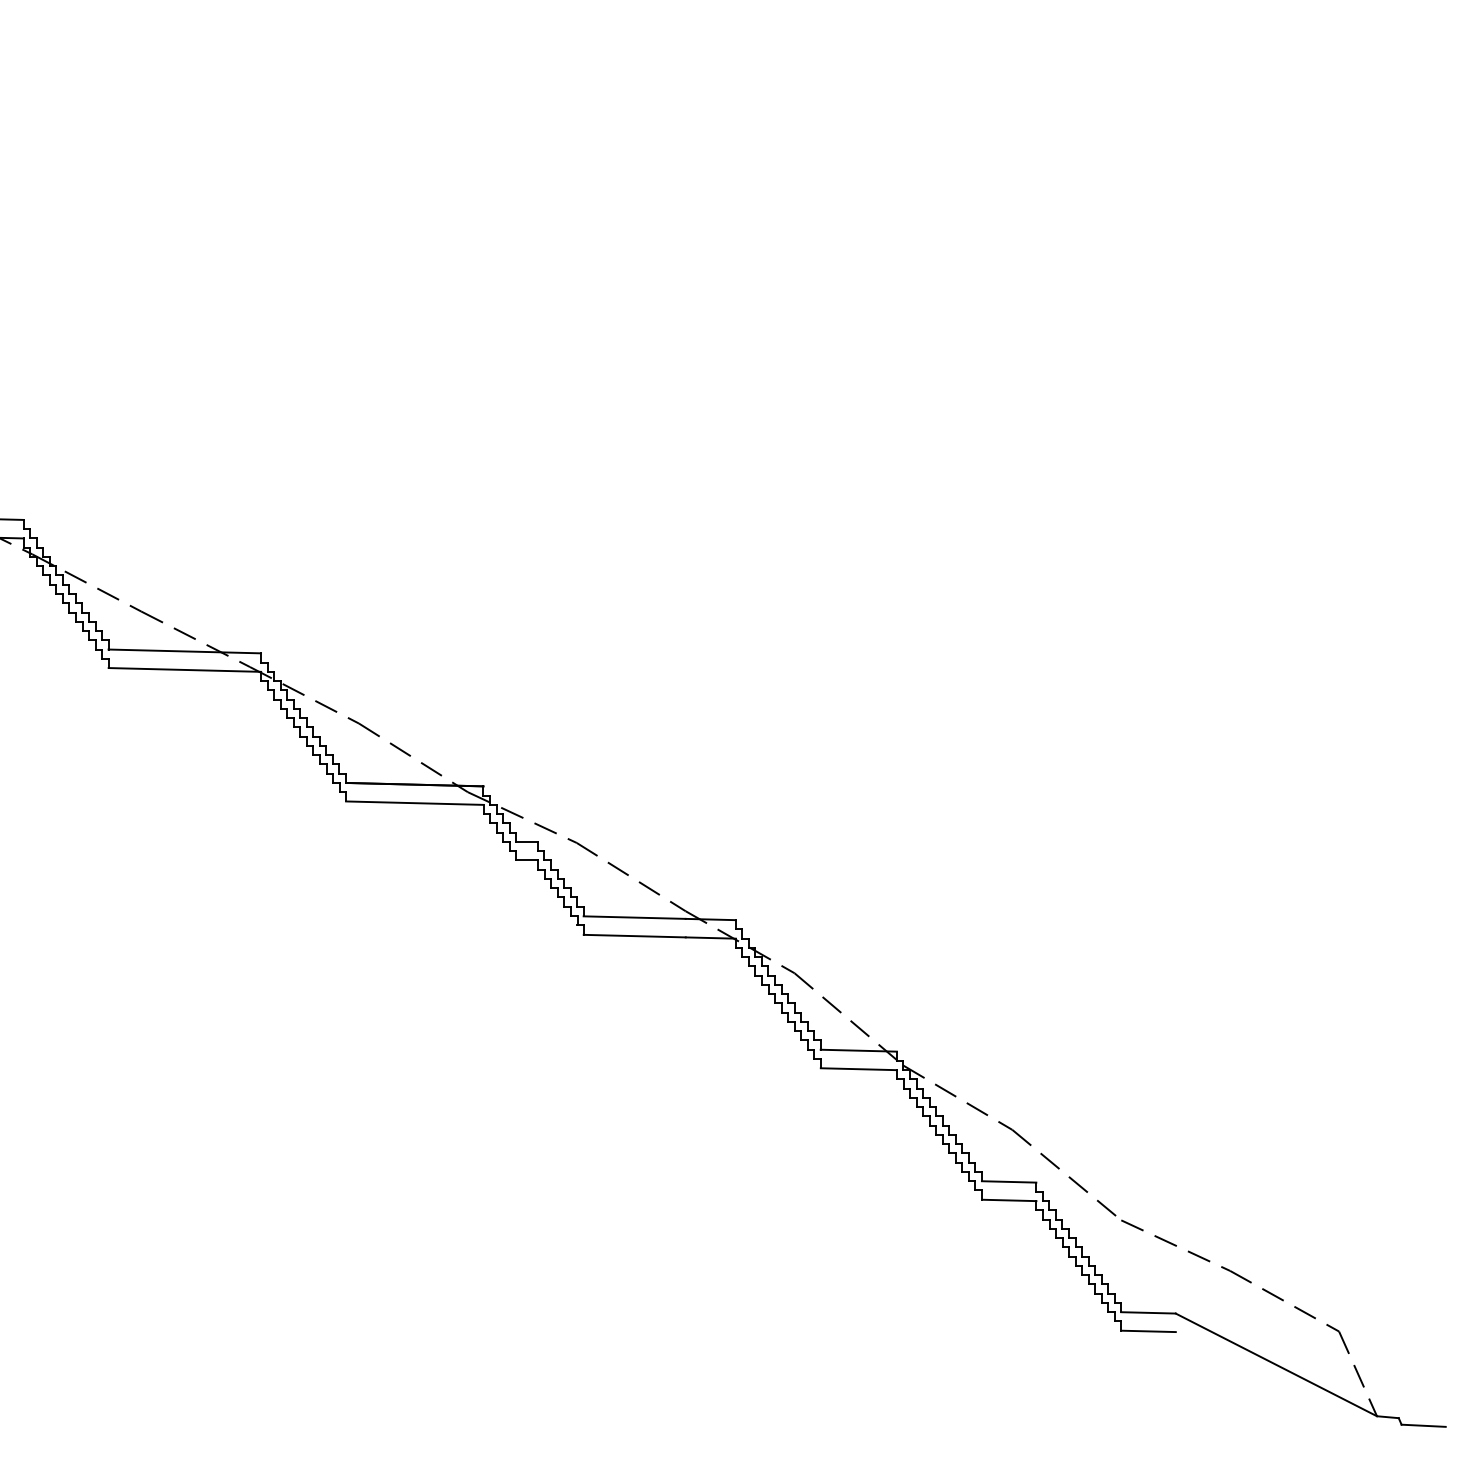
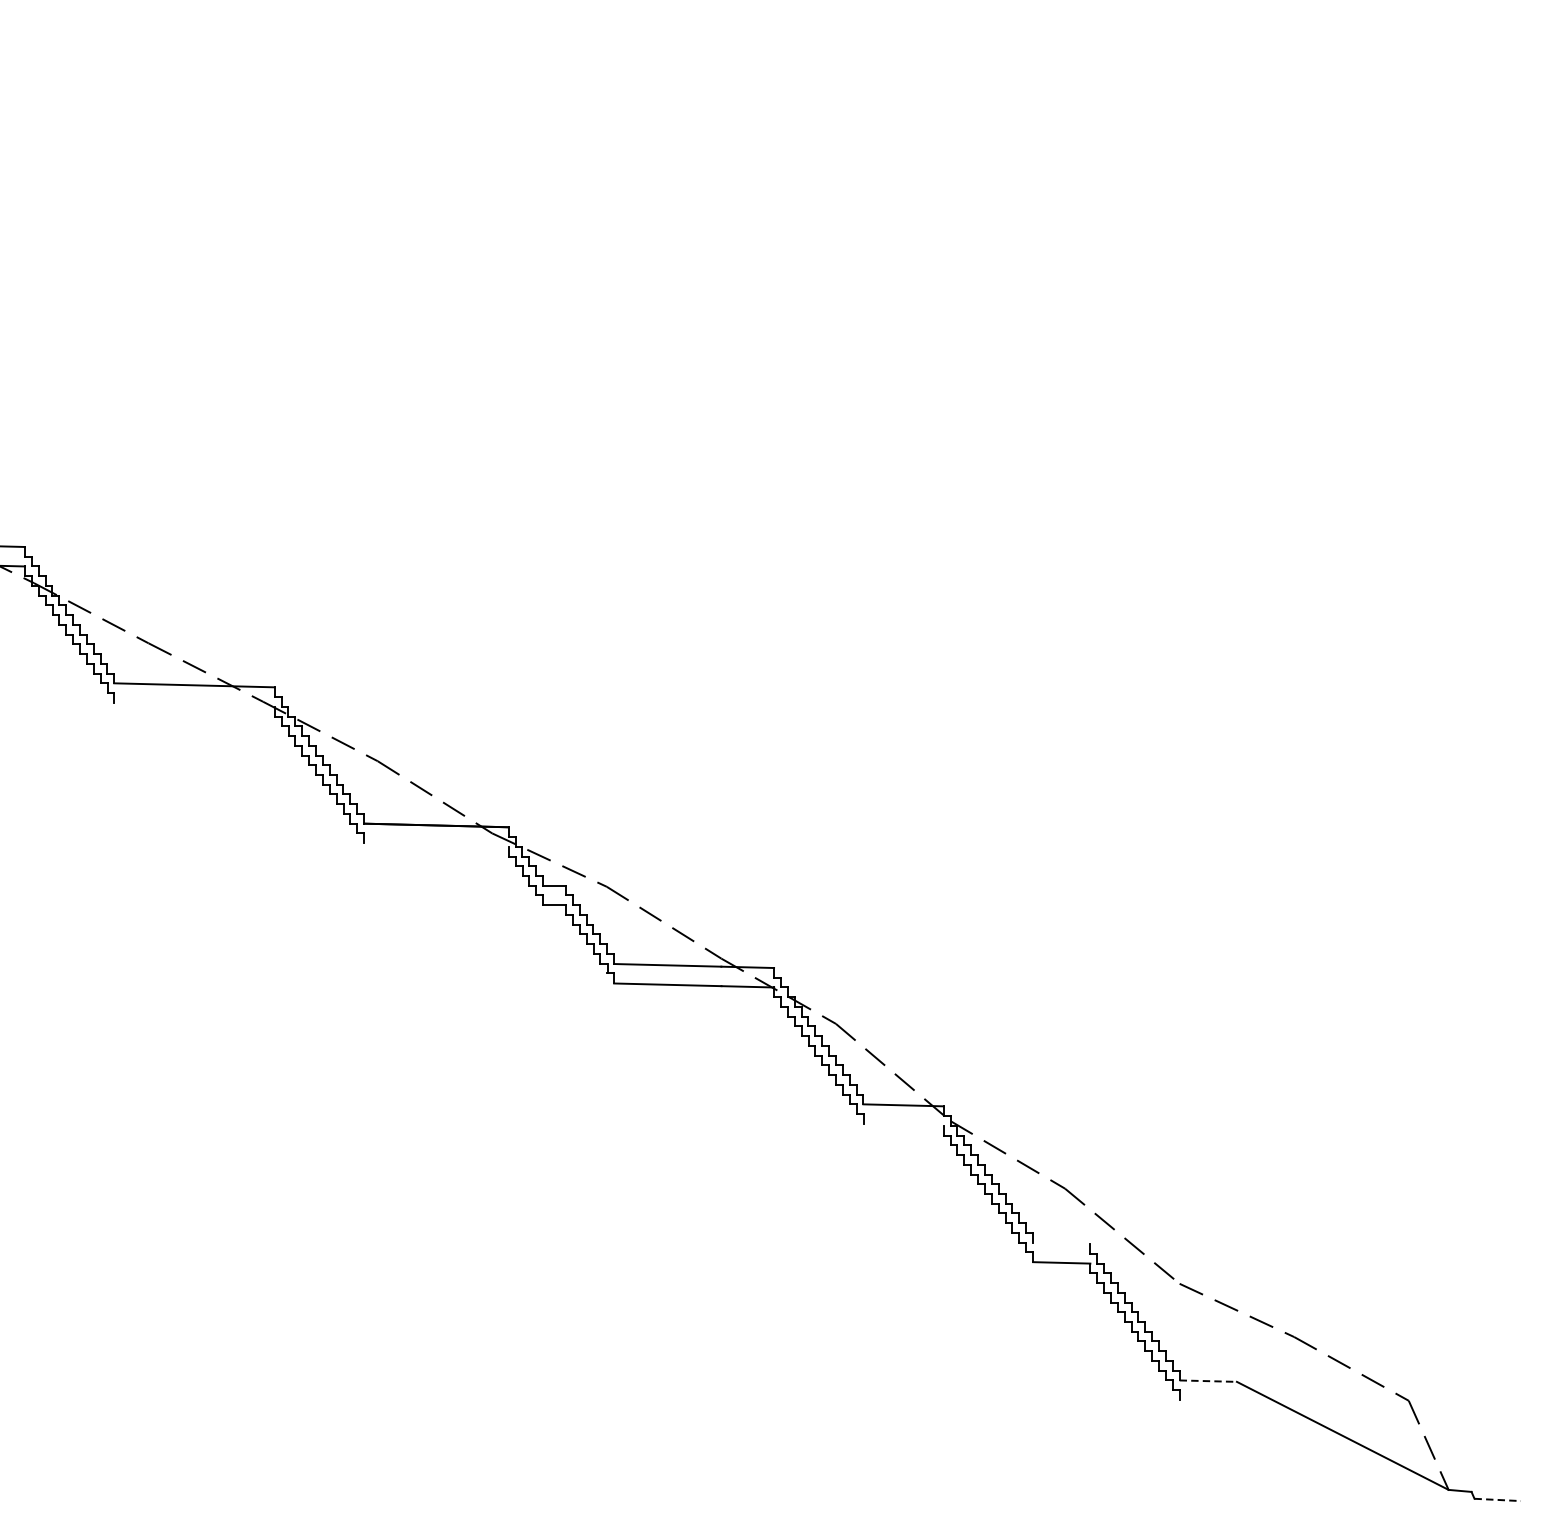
line: (184, 669) -> (194, 704), removed
line: (414, 802) -> (436, 844), removed
line: (858, 1069) -> (903, 1125), removed
line: (1008, 1181) -> (1060, 1242), removed
line: (1149, 1312) -> (1209, 1380), solid -> dashed
line: (1148, 1331) -> (1208, 1400), removed
line: (1424, 1425) -> (1498, 1499), solid -> dashed

